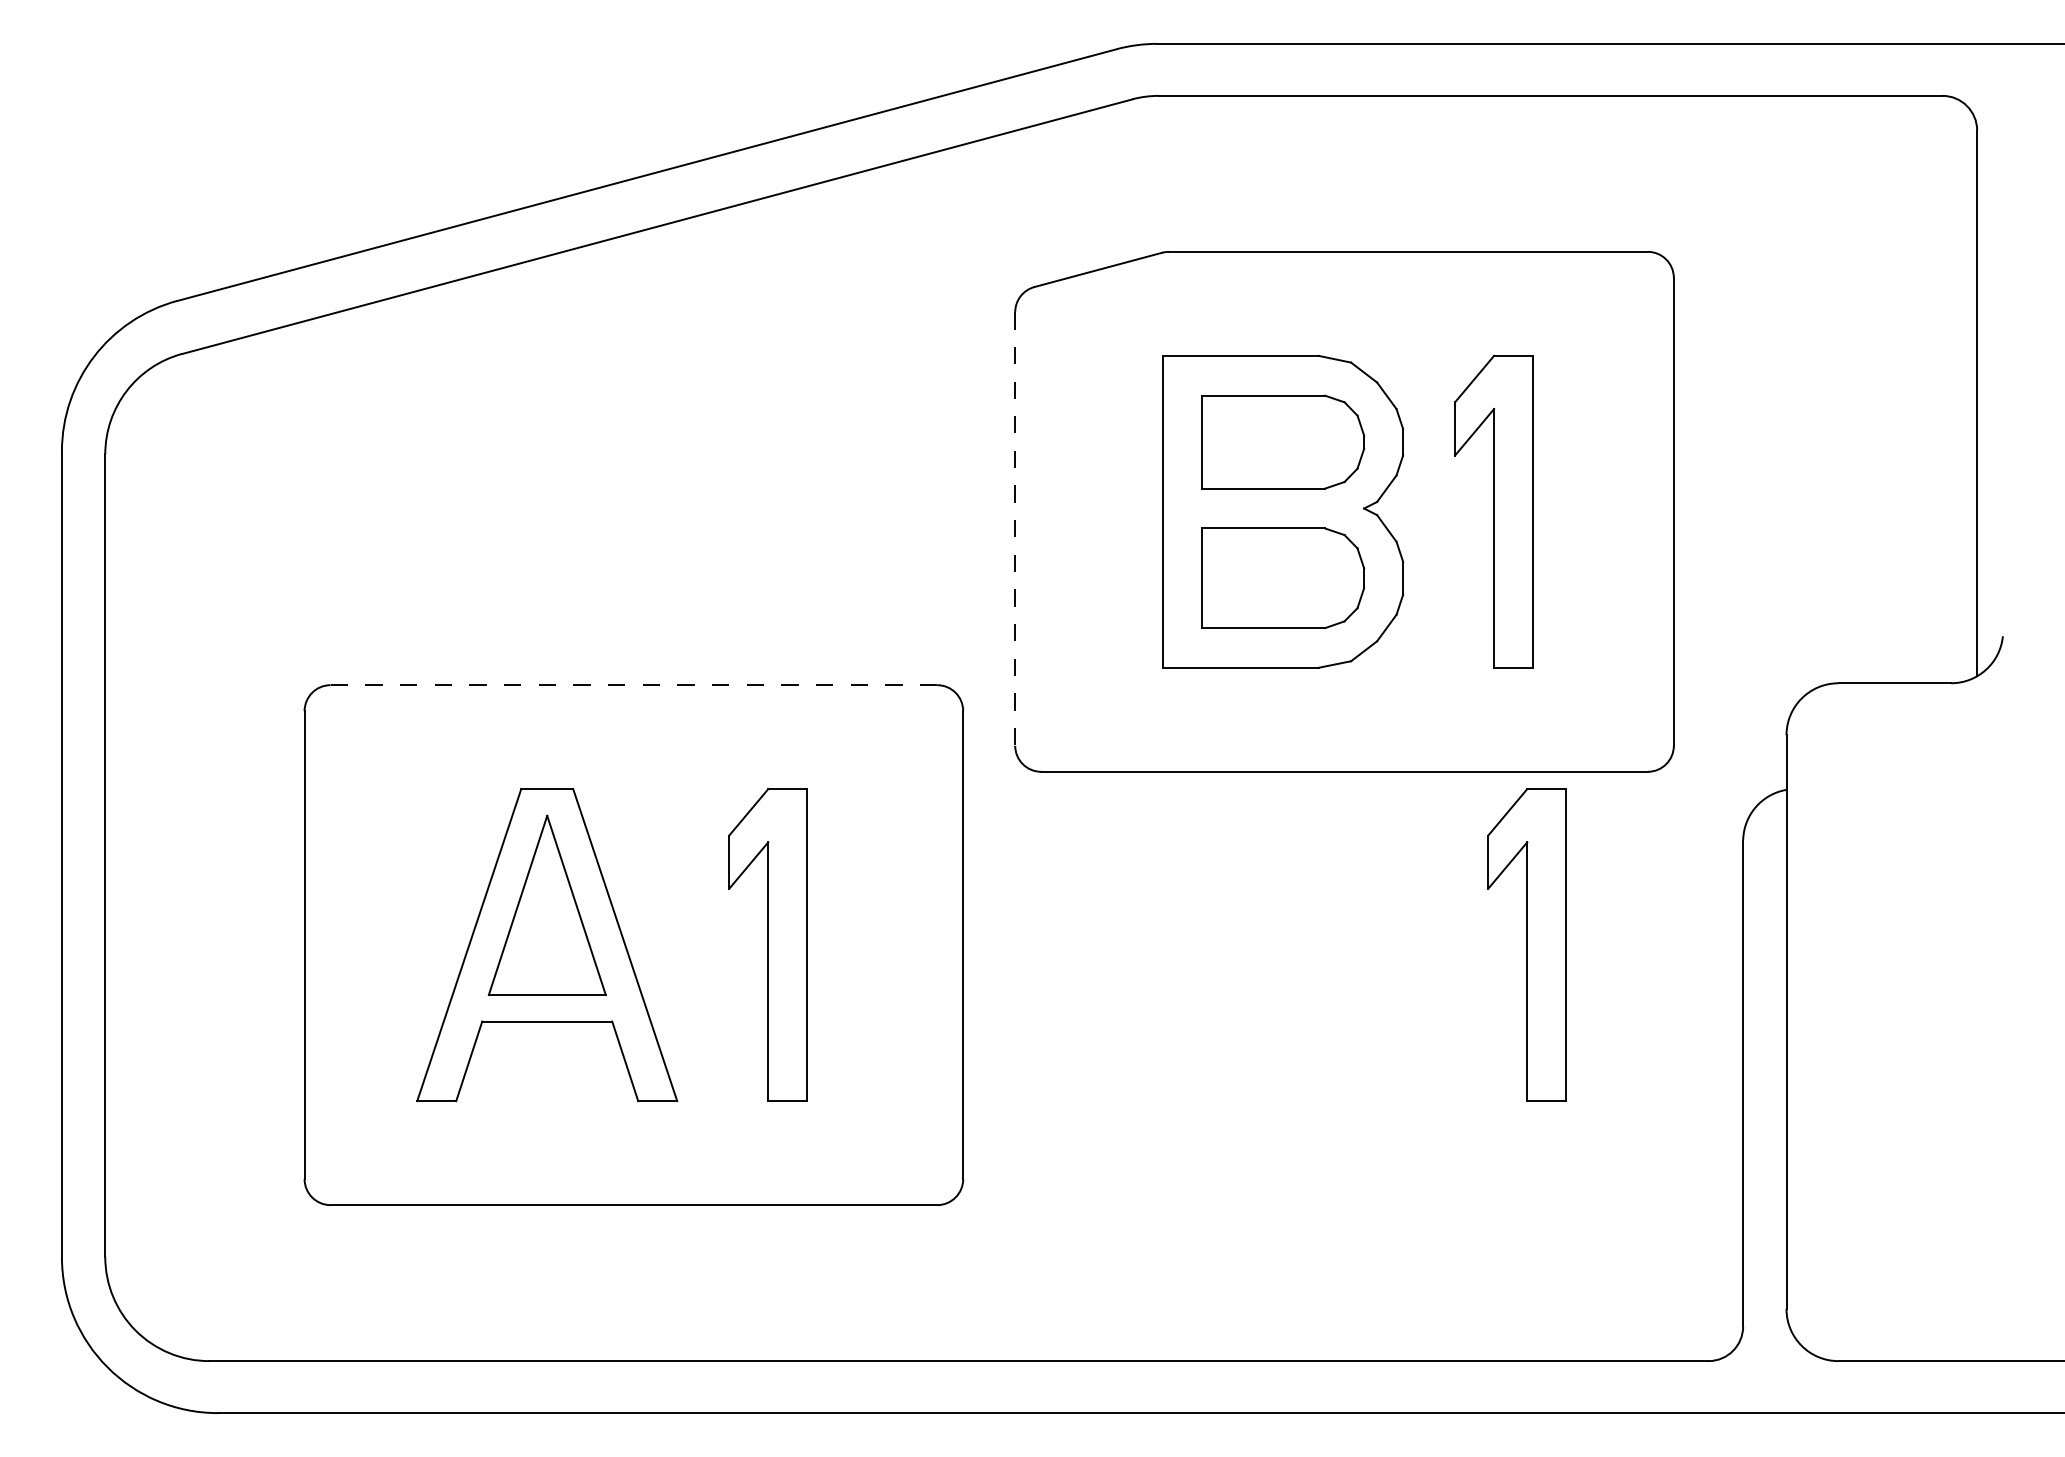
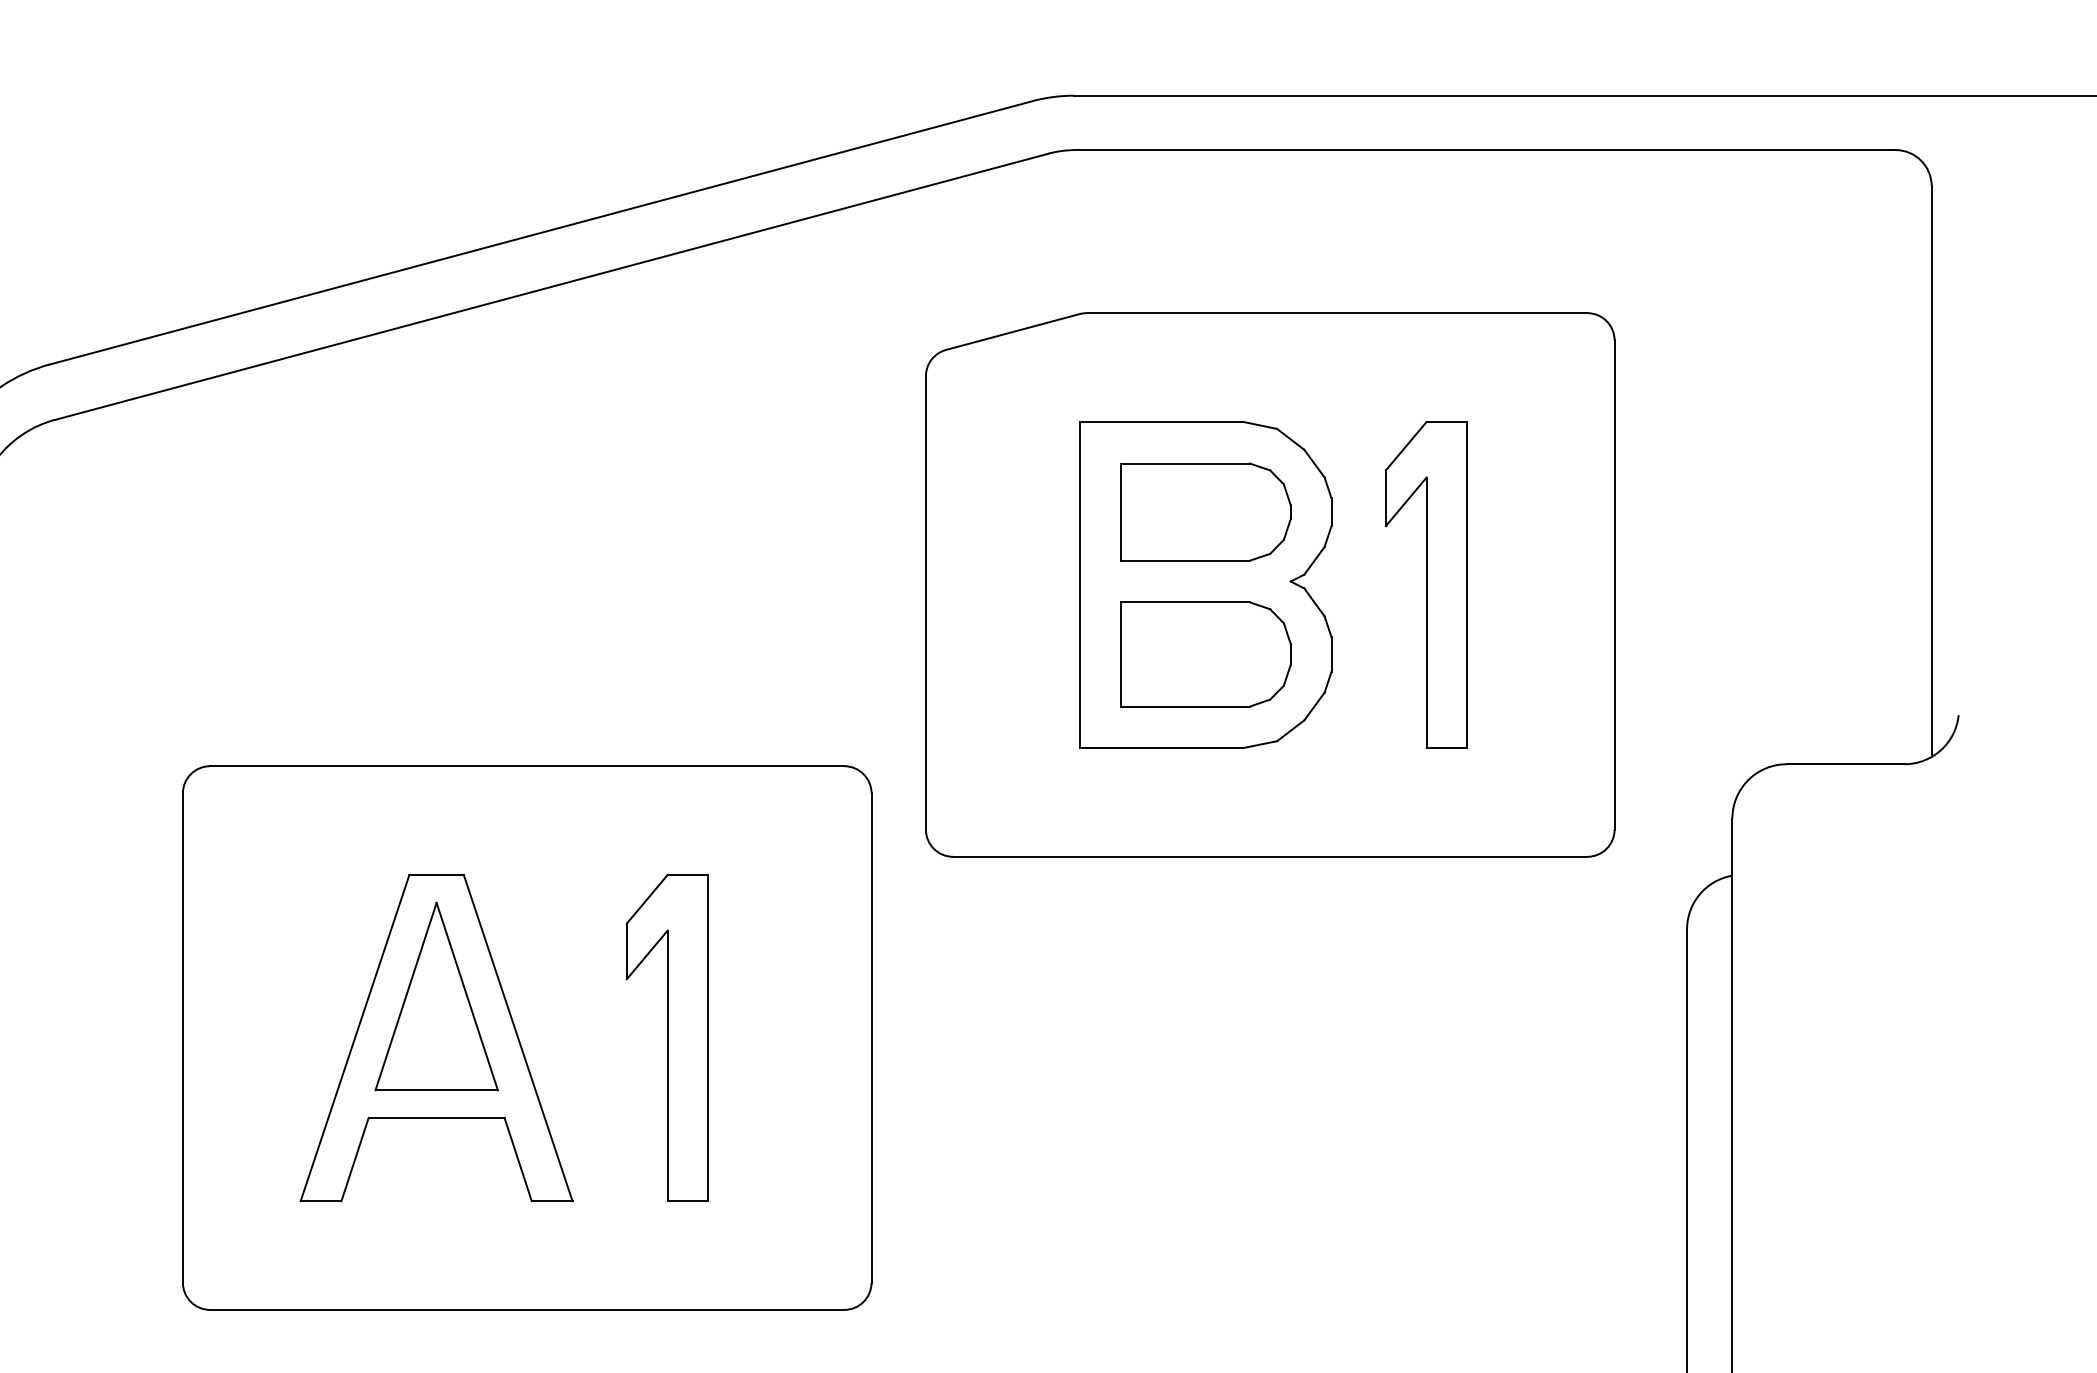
line: (1015, 529) -> (926, 603), dashed -> solid
line: (633, 685) -> (526, 766), dashed -> solid
part: (1526, 944) -> (1460, 1037), removed

